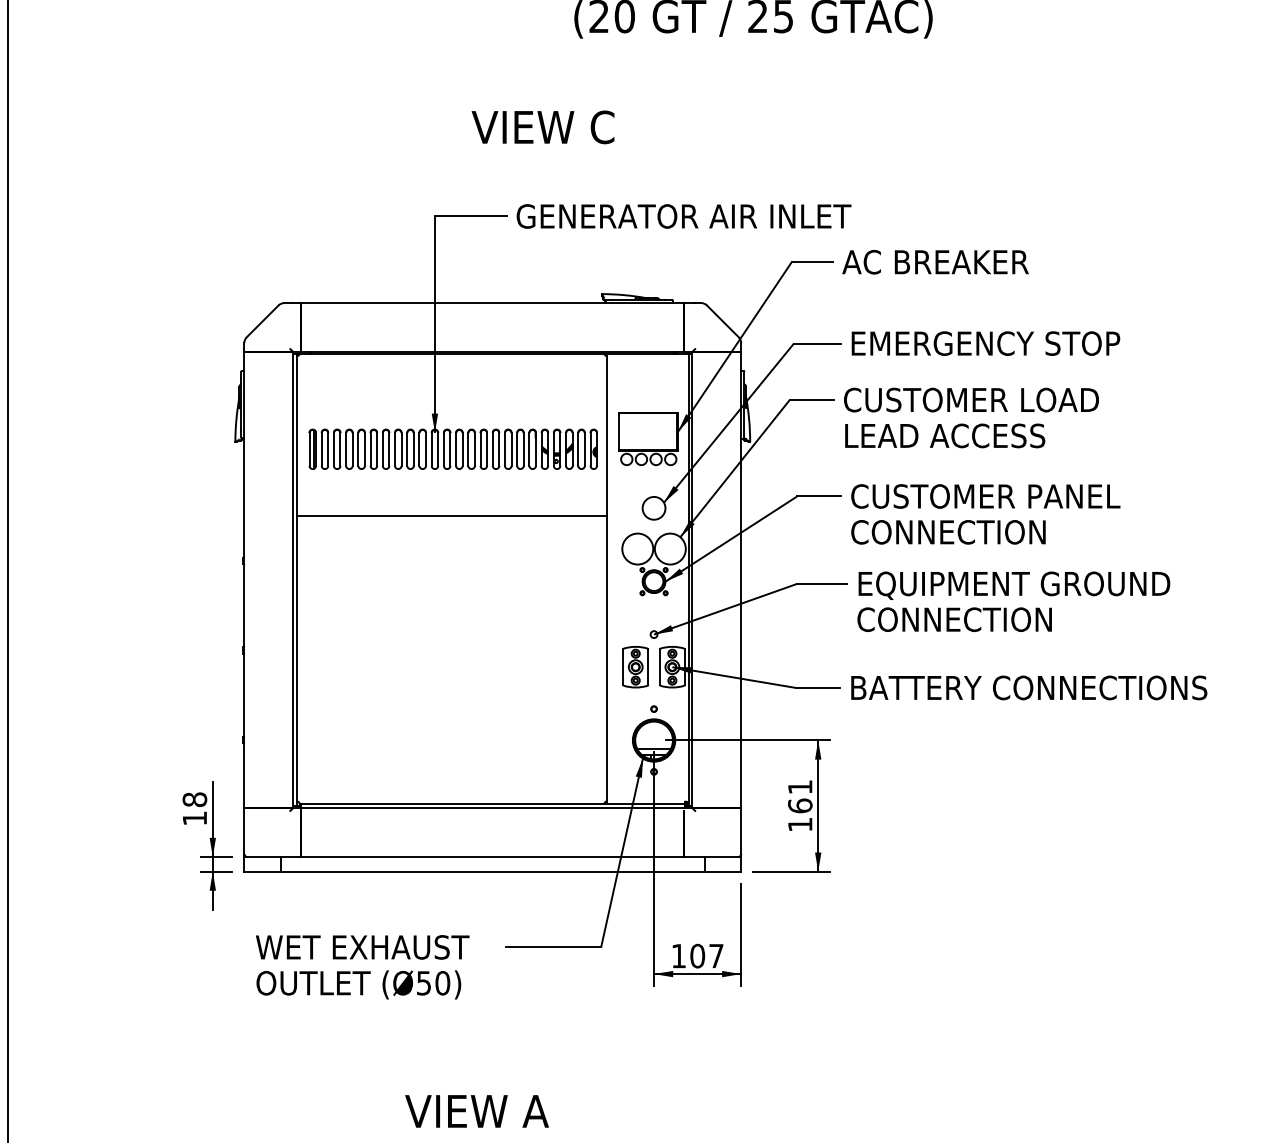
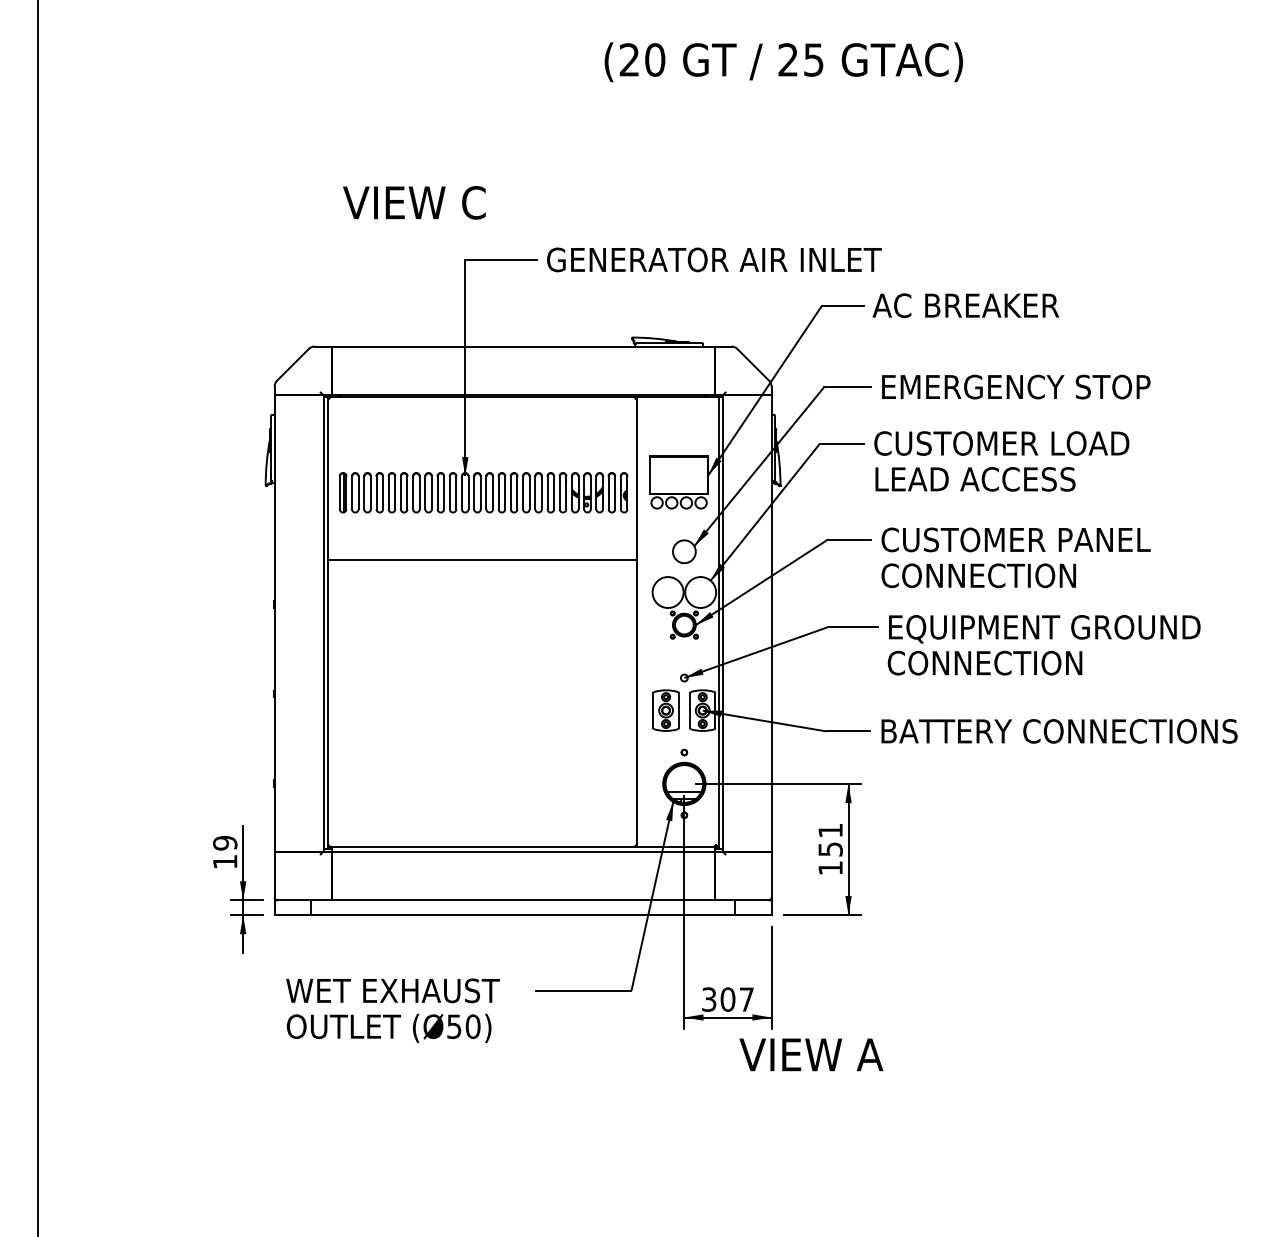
text: (543, 127) -> (414, 202), moved
text: (195, 799) -> (225, 842), 18 -> 19
text: (800, 806) -> (830, 849), 161 -> 151
text: (679, 956) -> (709, 999), 107 -> 307
text: (477, 1111) -> (811, 1054), moved

